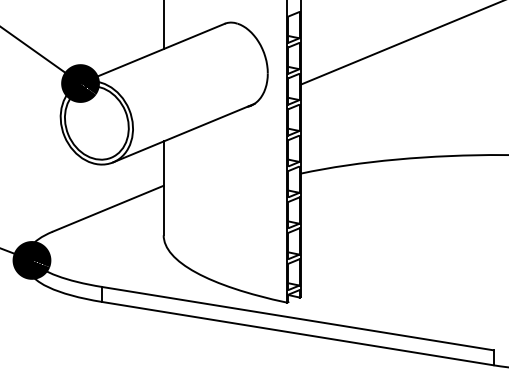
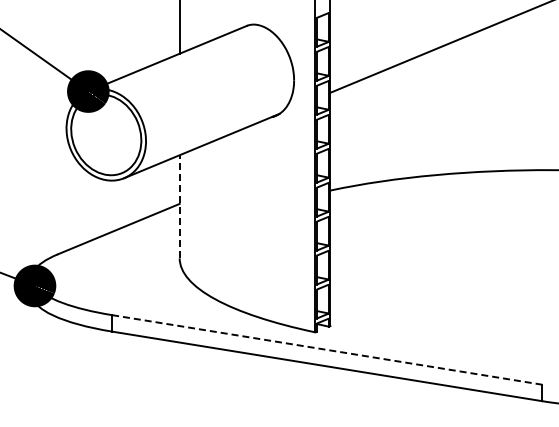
line: (163, 188) -> (179, 206), solid -> dashed
line: (298, 318) -> (327, 349), solid -> dashed

